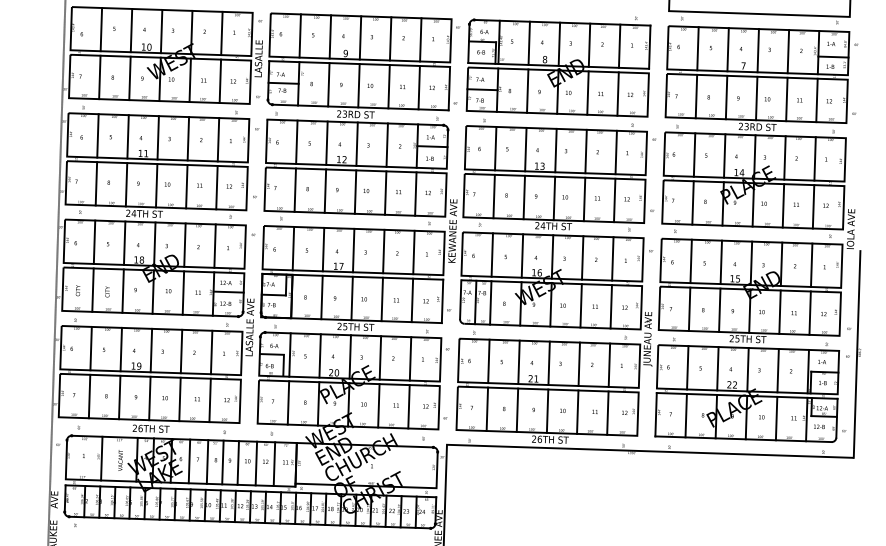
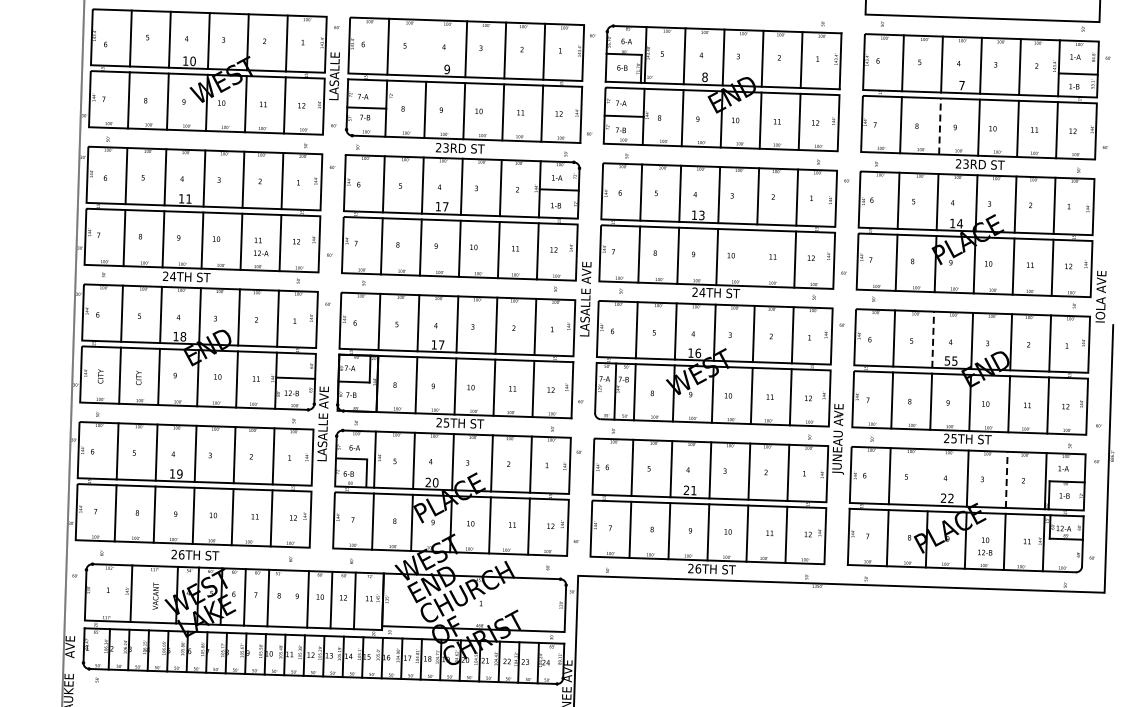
line: (330, 37) -> (427, 48), removed
line: (726, 96) -> (940, 125), solid -> dashed
text: (344, 159) -> (445, 206), 12 -> 17
line: (584, 199) -> (756, 258), removed
text: (452, 231) -> (585, 299), KEWANEE AVE -> LASALLE AVE
line: (721, 262) -> (933, 339), solid -> dashed
text: (732, 278) -> (947, 360), 15 -> 55
text: (226, 283) -> (261, 253), moved
line: (717, 368) -> (928, 477), removed
line: (777, 370) -> (1006, 479), solid -> dashed
text: (819, 426) -> (985, 552), moved
line: (223, 462) -> (288, 598), removed

